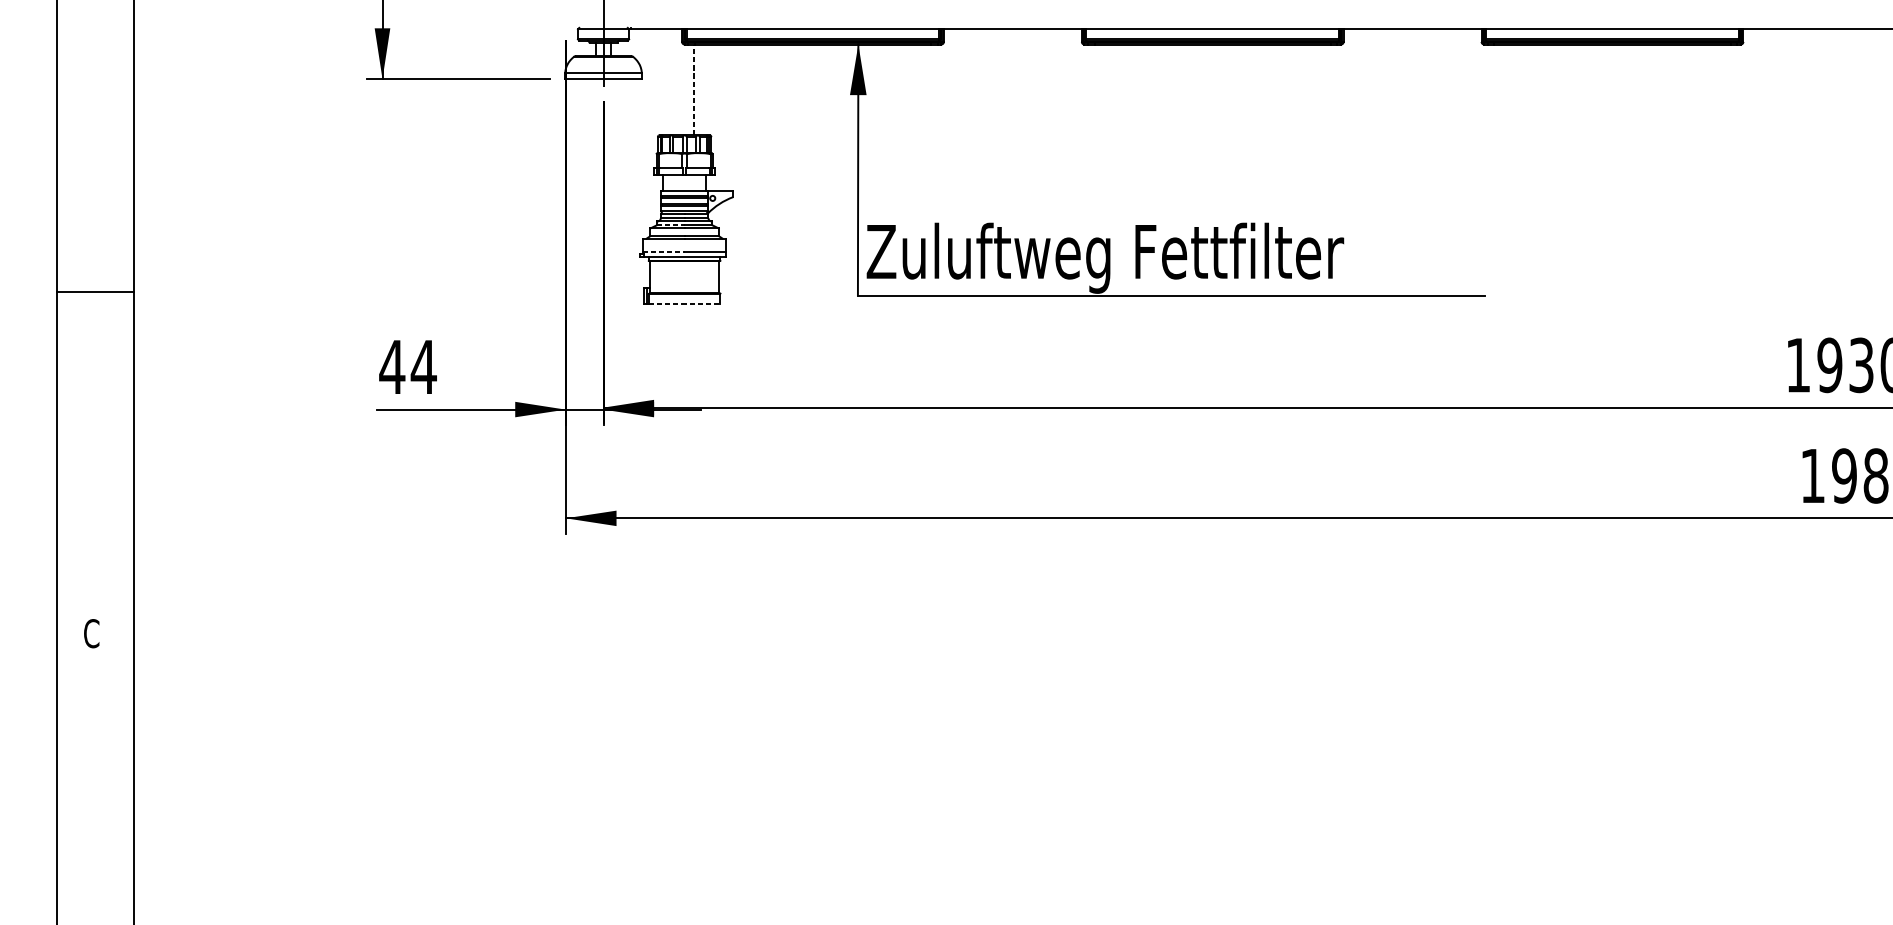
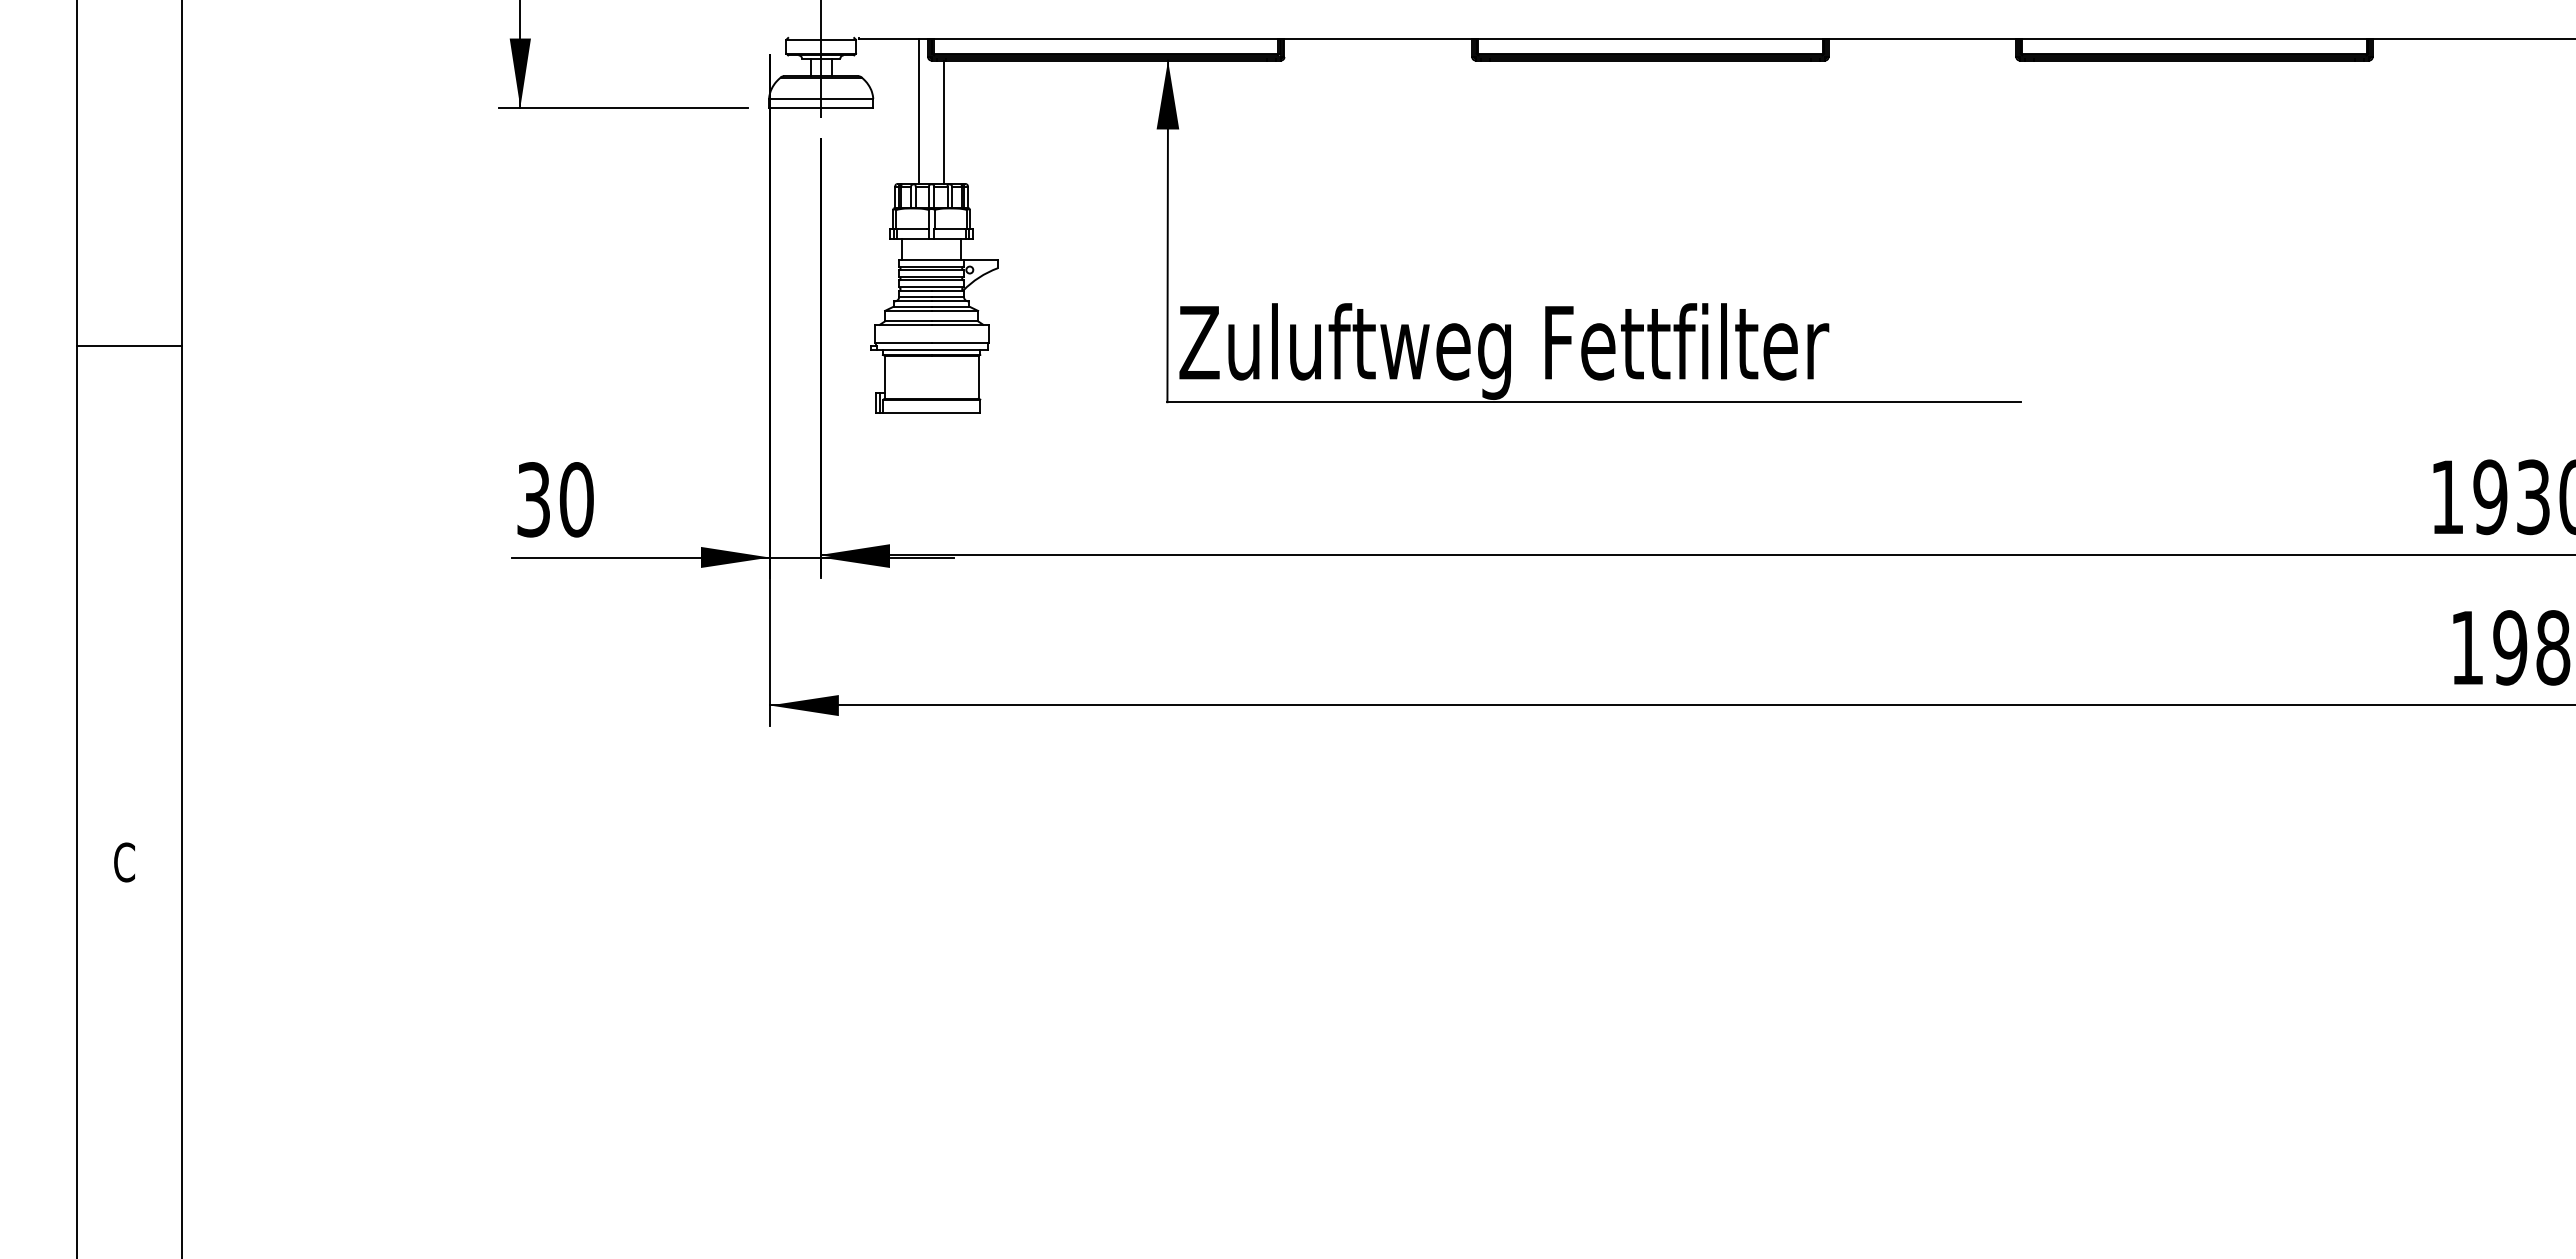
line: (675, 81) -> (918, 111), added
line: (694, 90) -> (944, 122), dashed -> solid
line: (670, 225) -> (912, 306), dashed -> solid
line: (664, 252) -> (903, 343), dashed -> solid
line: (95, 292) -> (129, 346), moved
line: (684, 303) -> (931, 413), dashed -> solid
text: (407, 366) -> (554, 499), 44 -> 30

